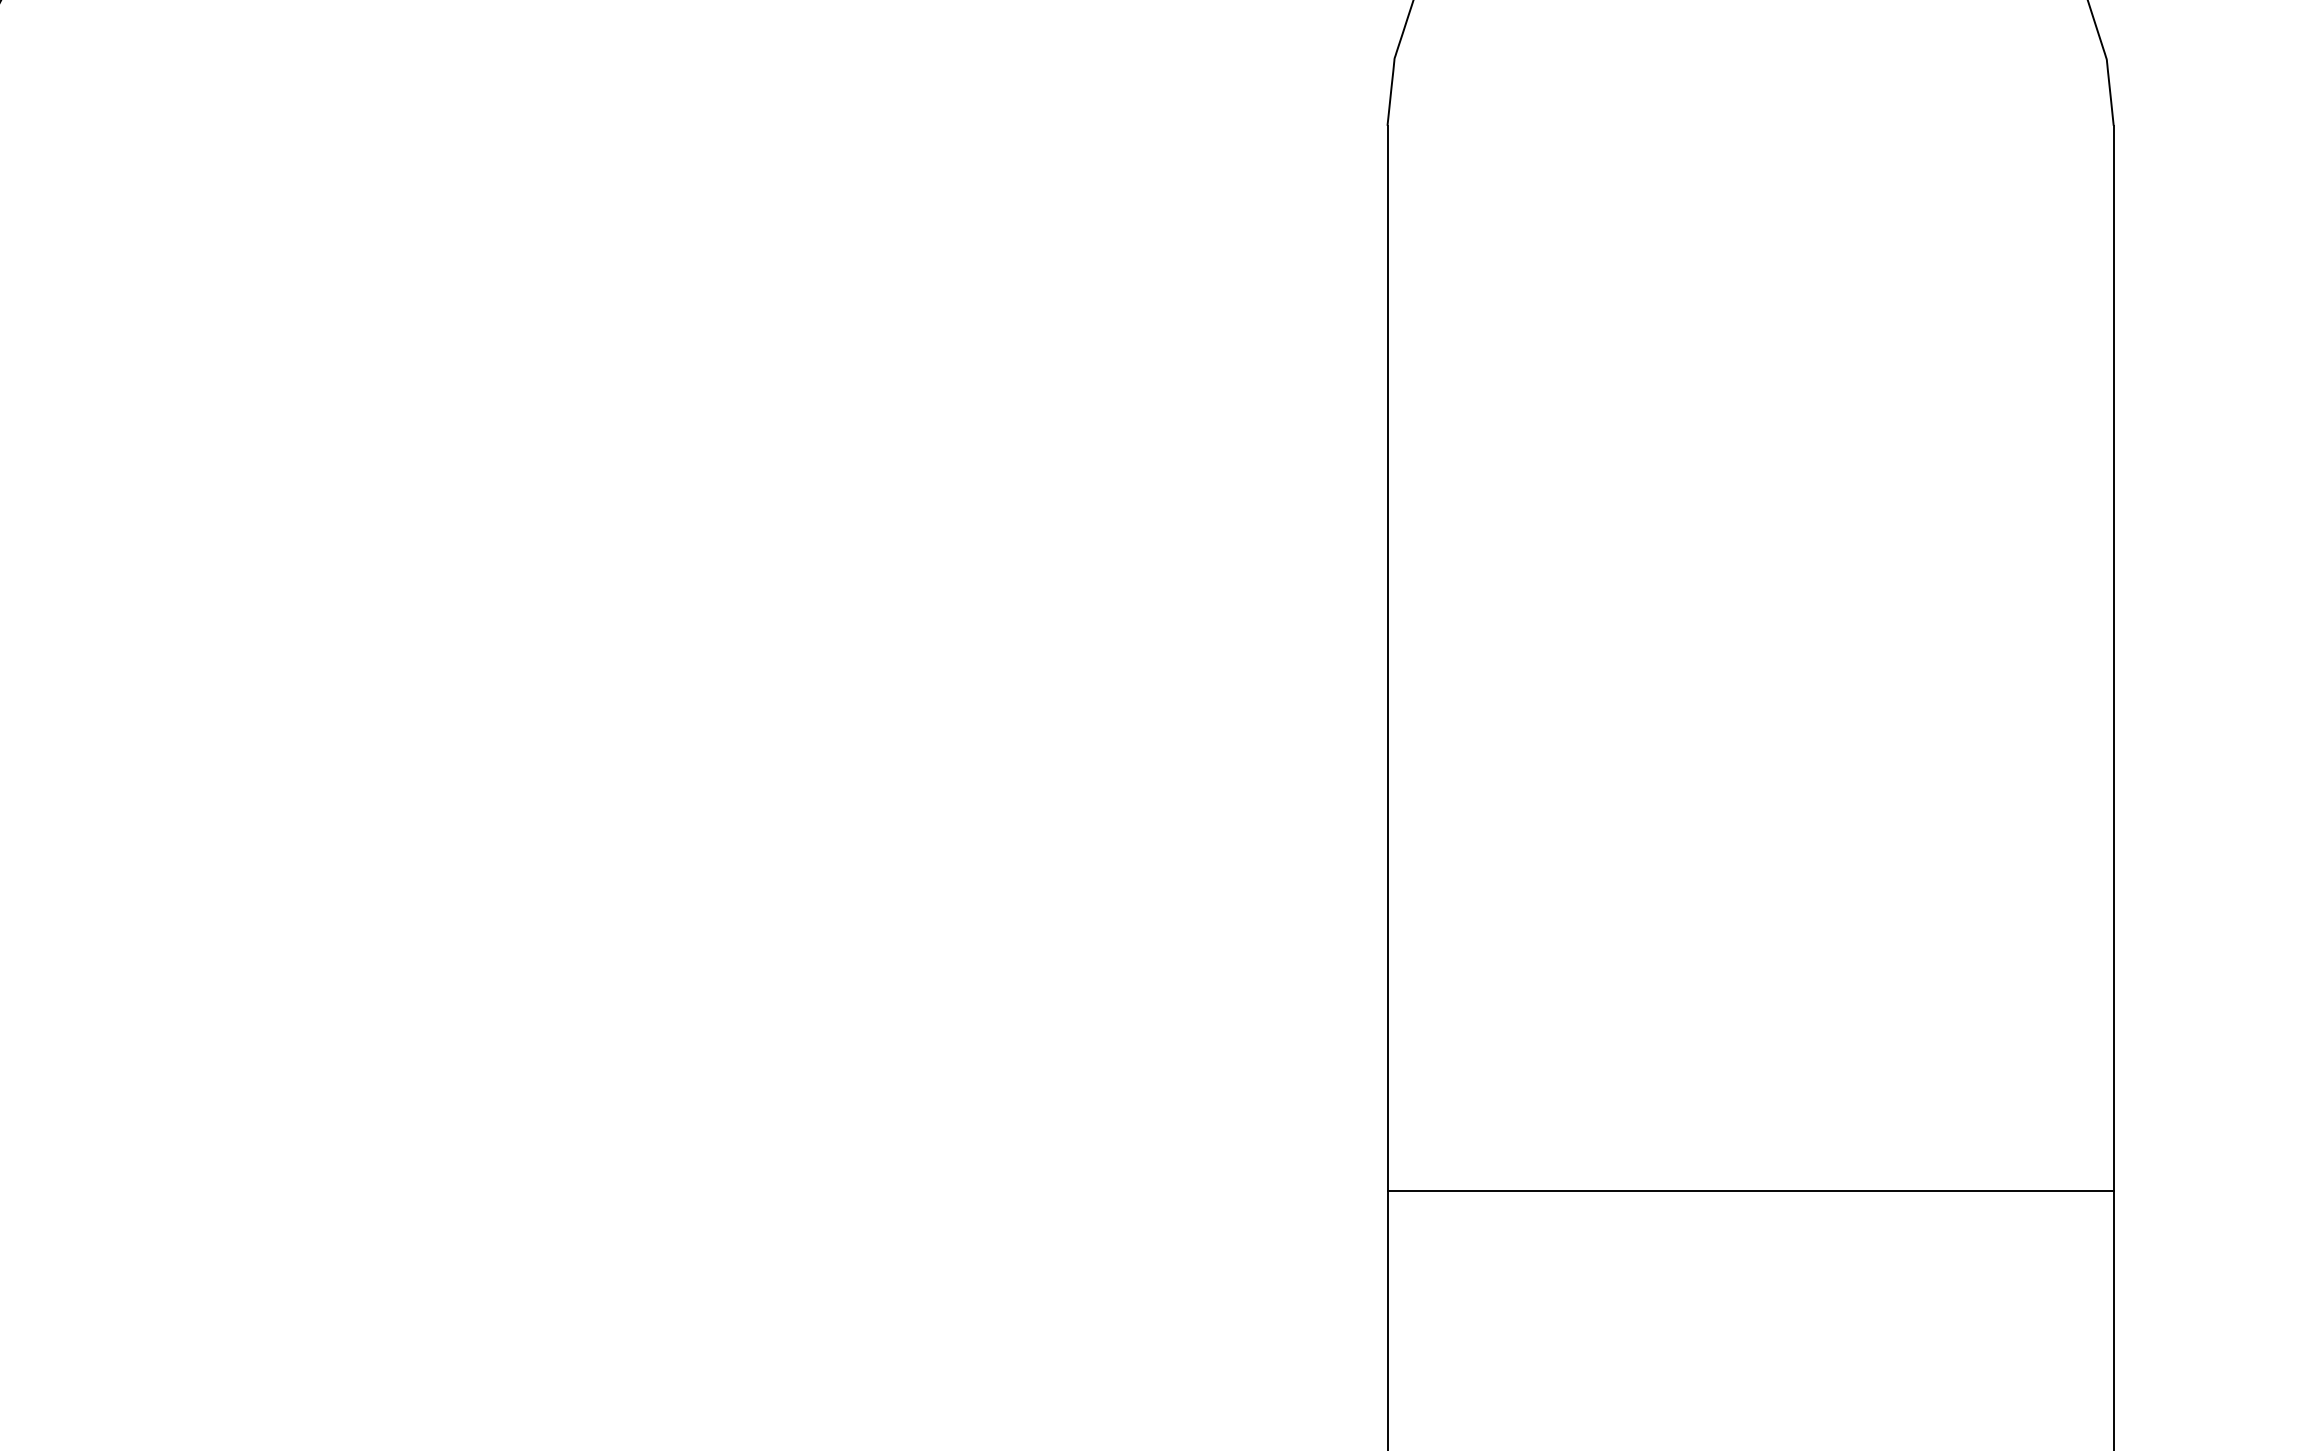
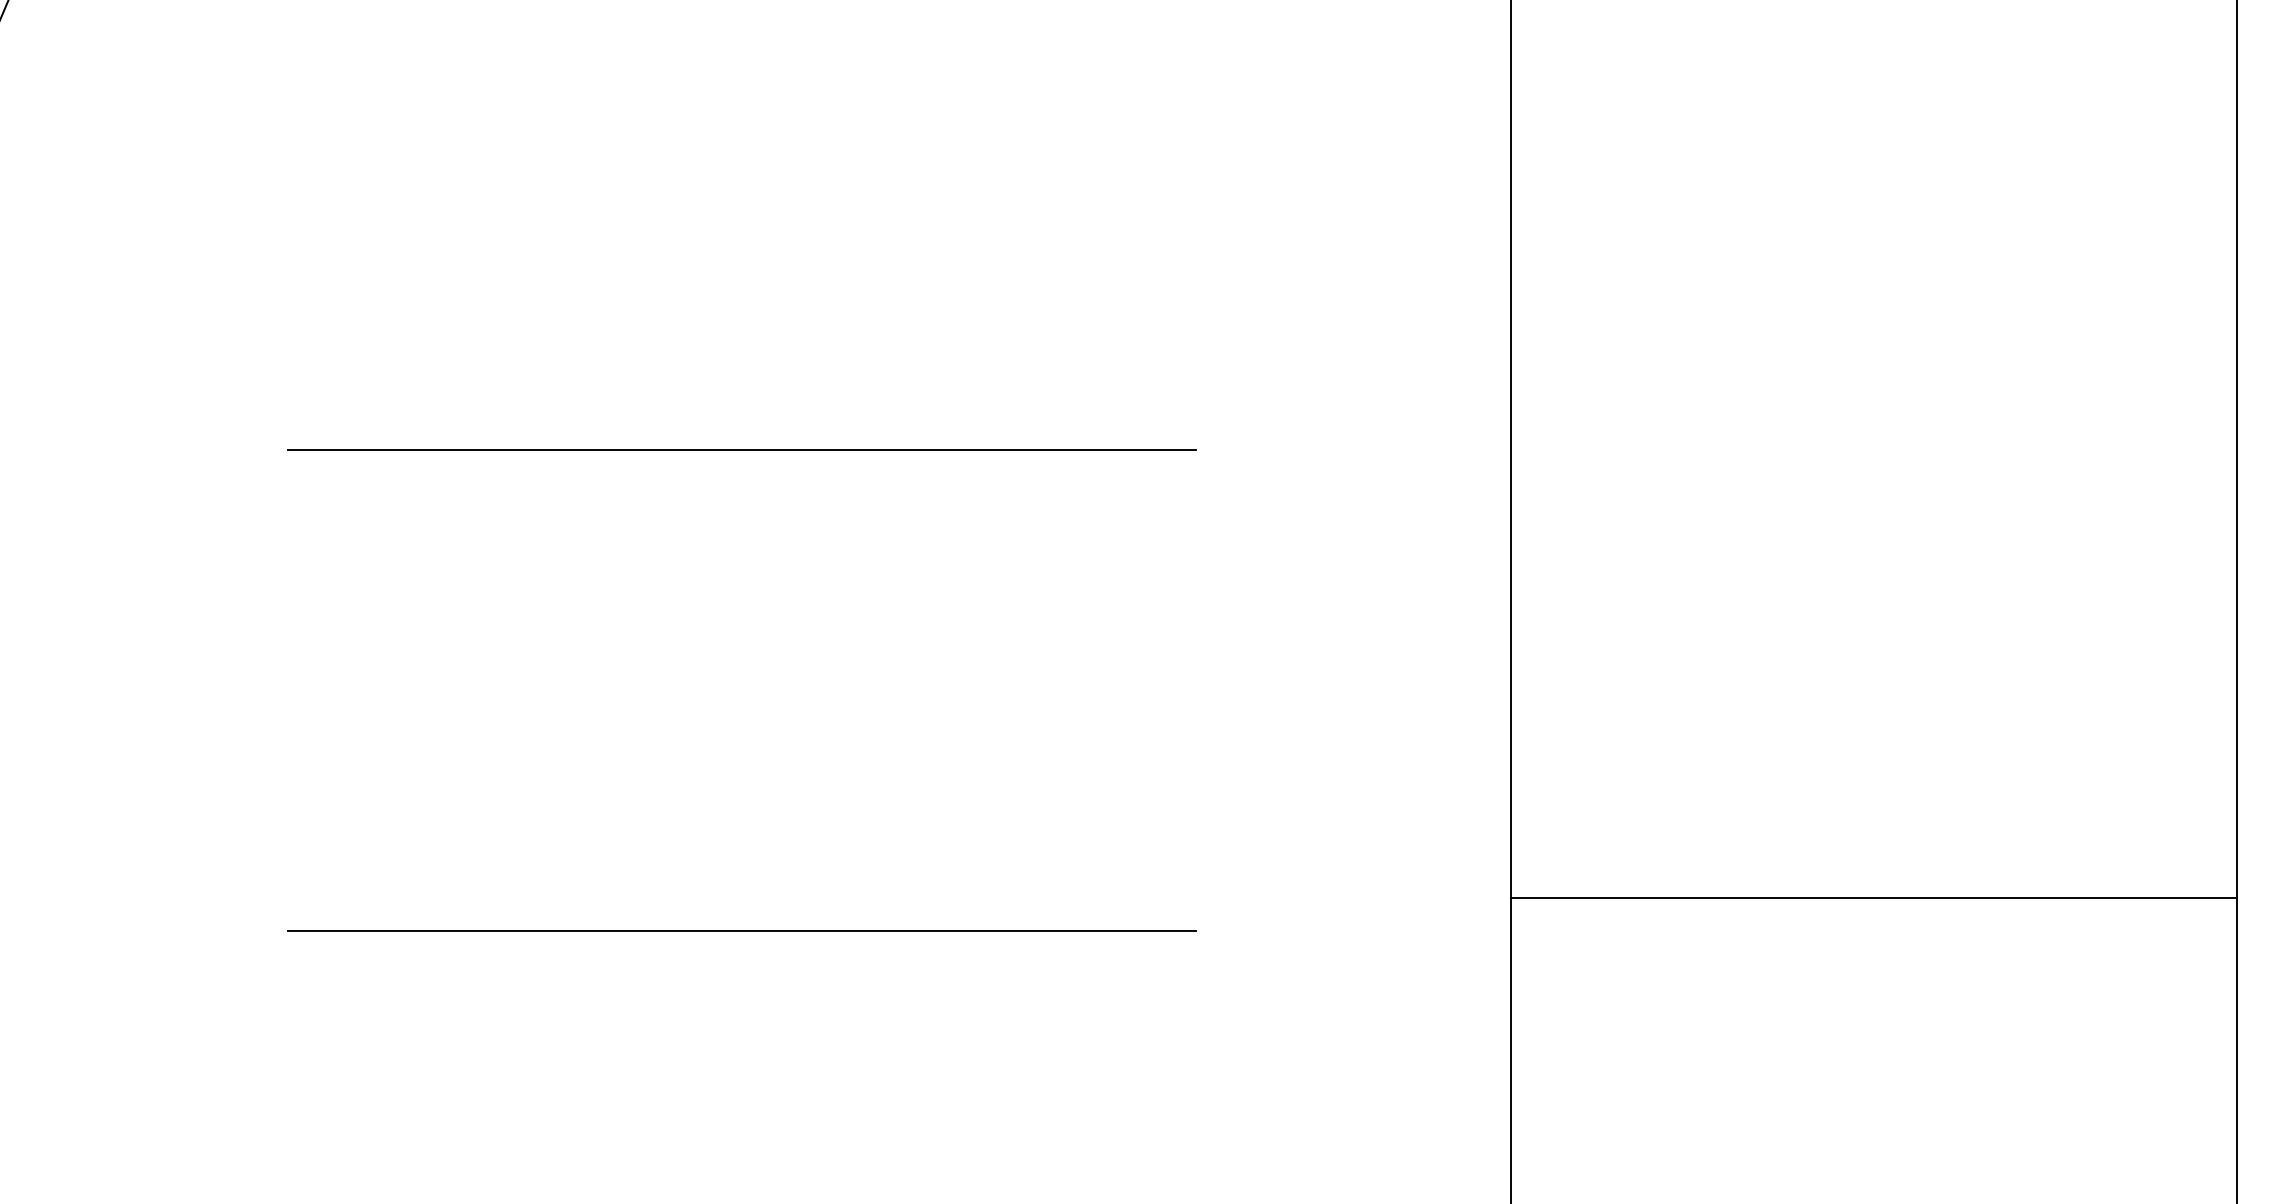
line: (618, 694) -> (741, 450), added
line: (618, 1175) -> (741, 931), added
line: (1750, 1190) -> (1873, 898), moved

